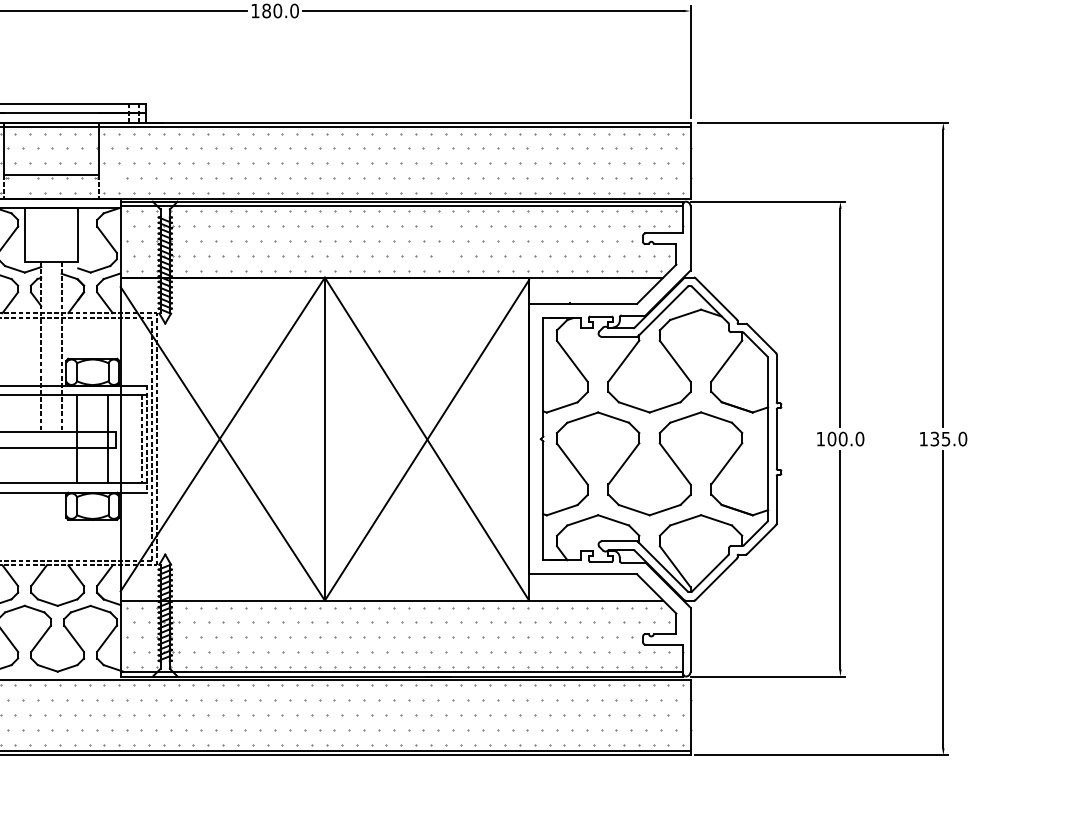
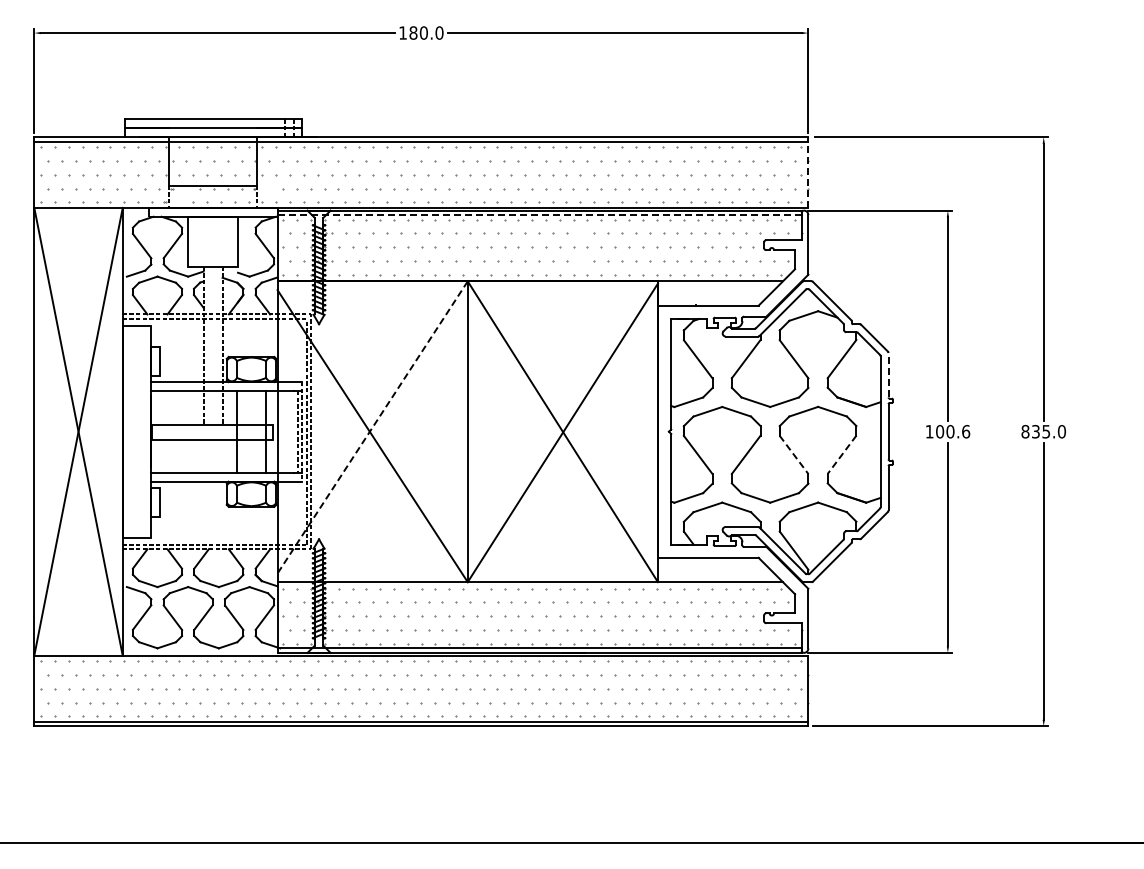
line: (690, 159) -> (808, 171), solid -> dashed
line: (401, 206) -> (539, 215), solid -> dashed
line: (776, 377) -> (888, 374), solid -> dashed
line: (222, 434) -> (372, 427), solid -> dashed
text: (860, 438) -> (966, 431), 100.0 -> 100.6
text: (923, 438) -> (1025, 431), 135.0 -> 835.0
line: (675, 463) -> (794, 454), solid -> dashed
line: (727, 463) -> (842, 454), solid -> dashed

